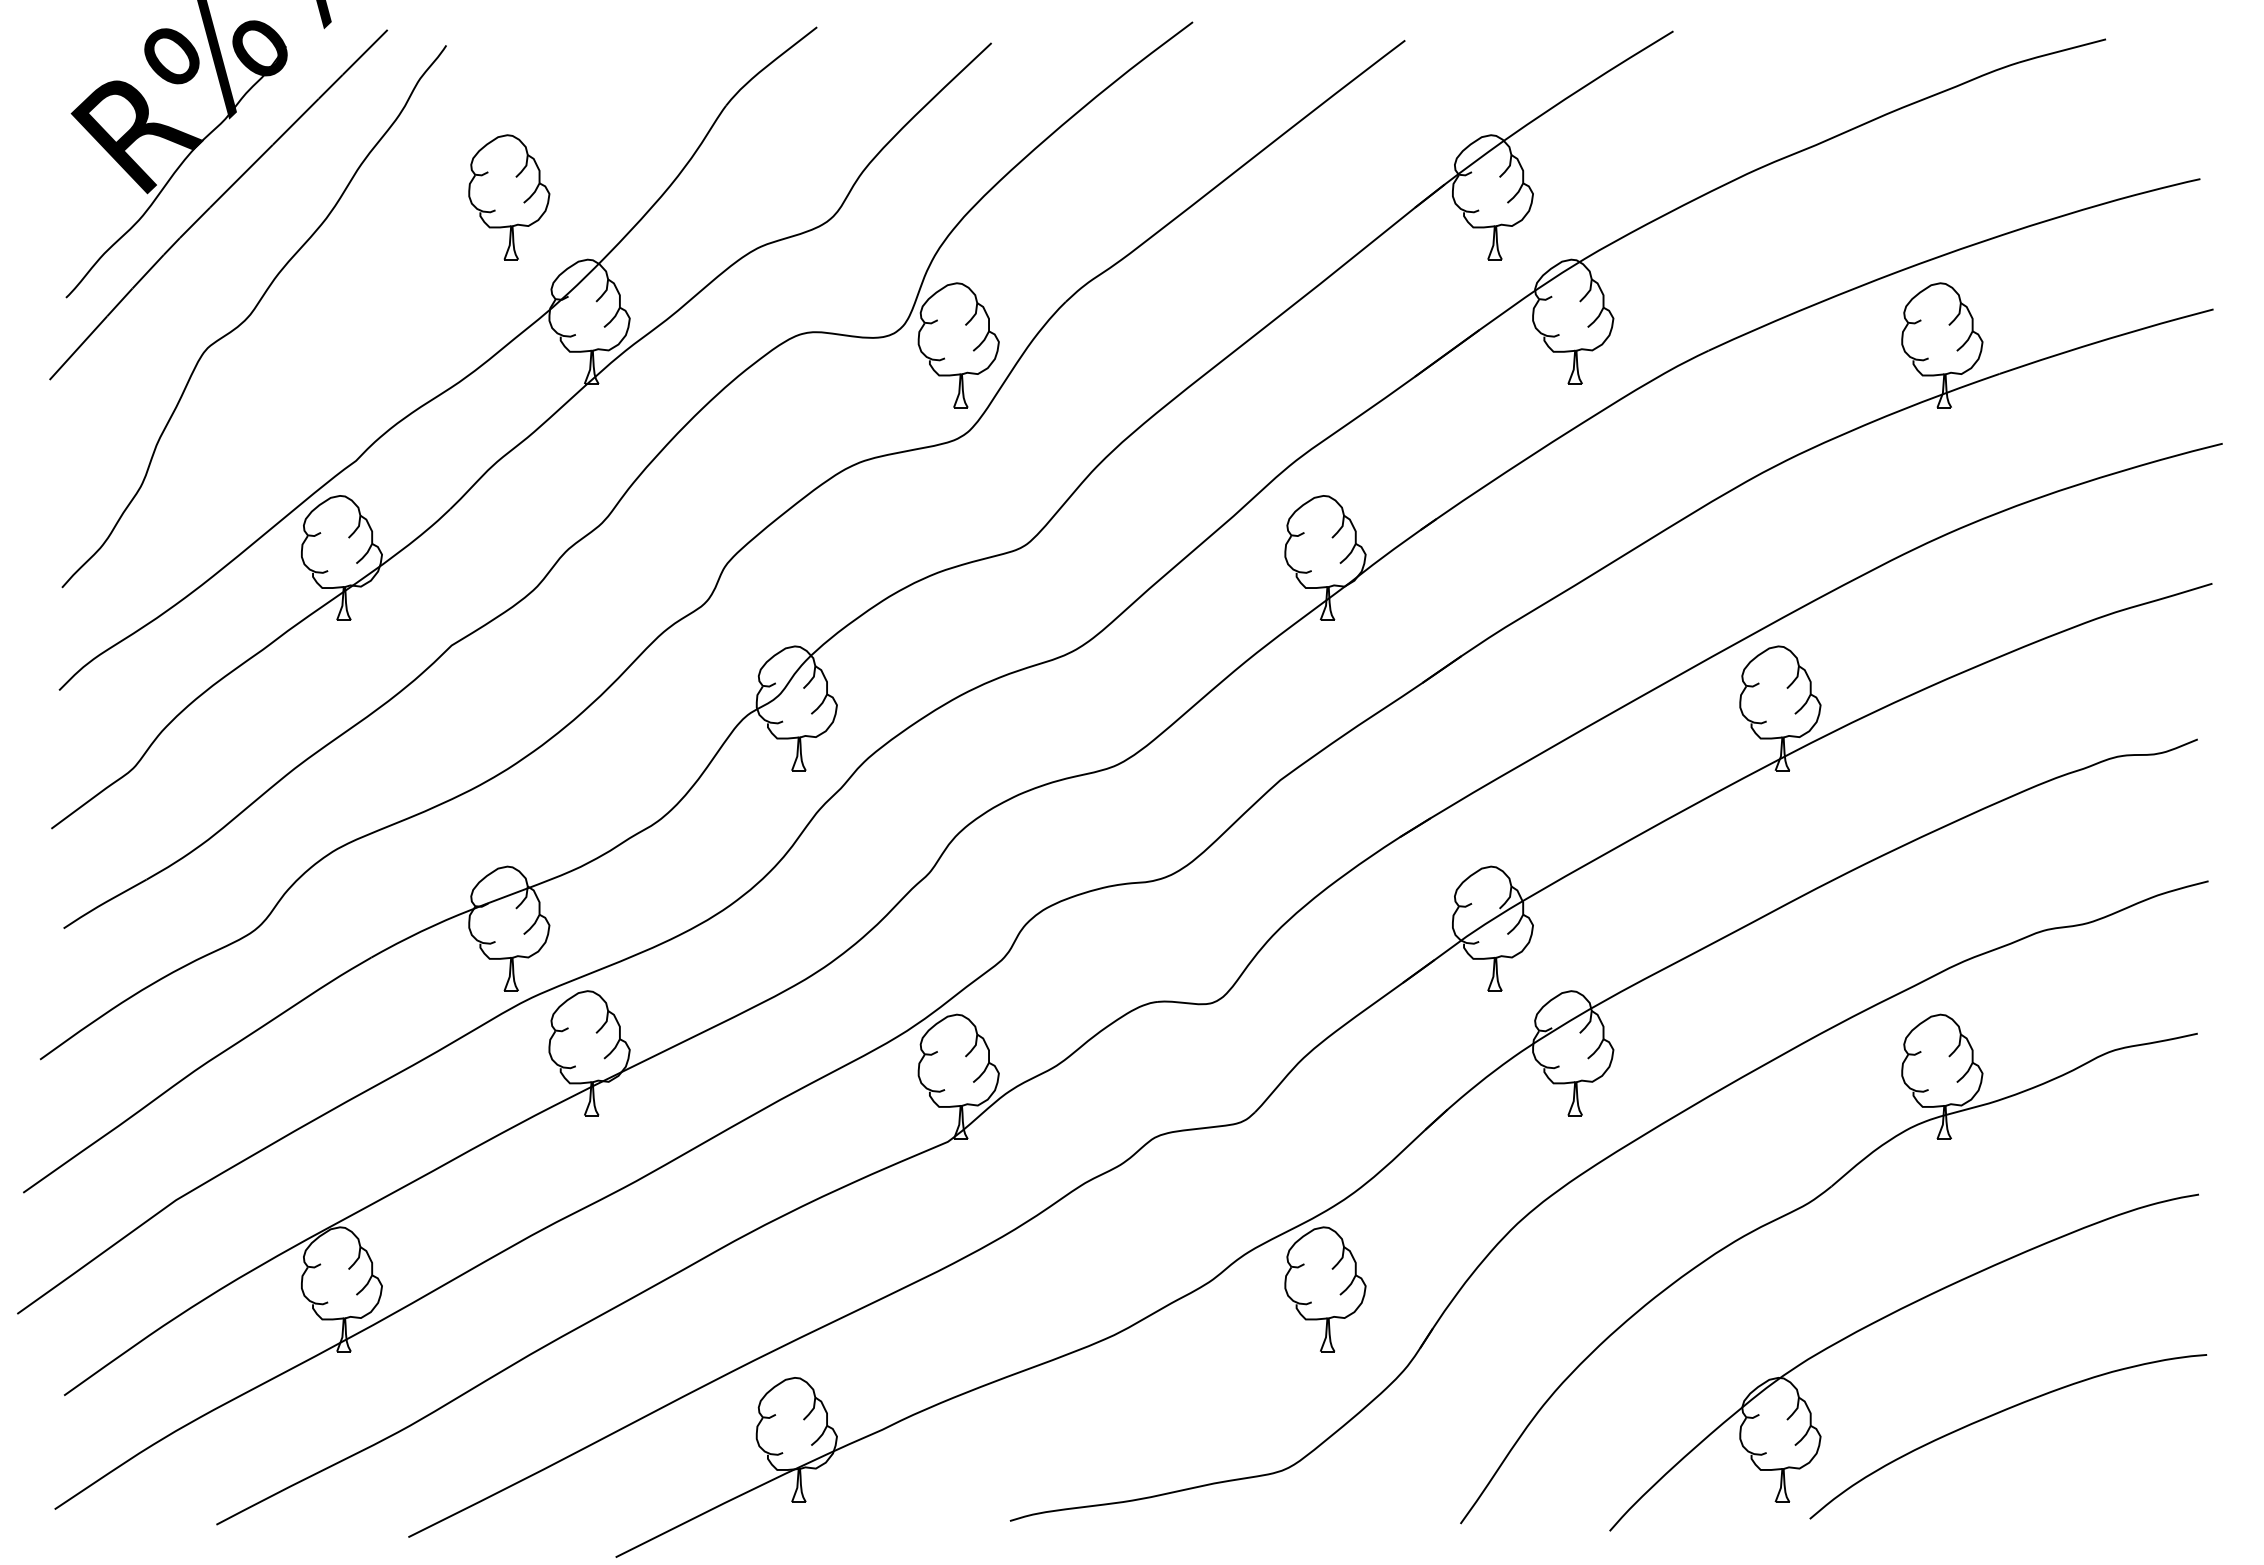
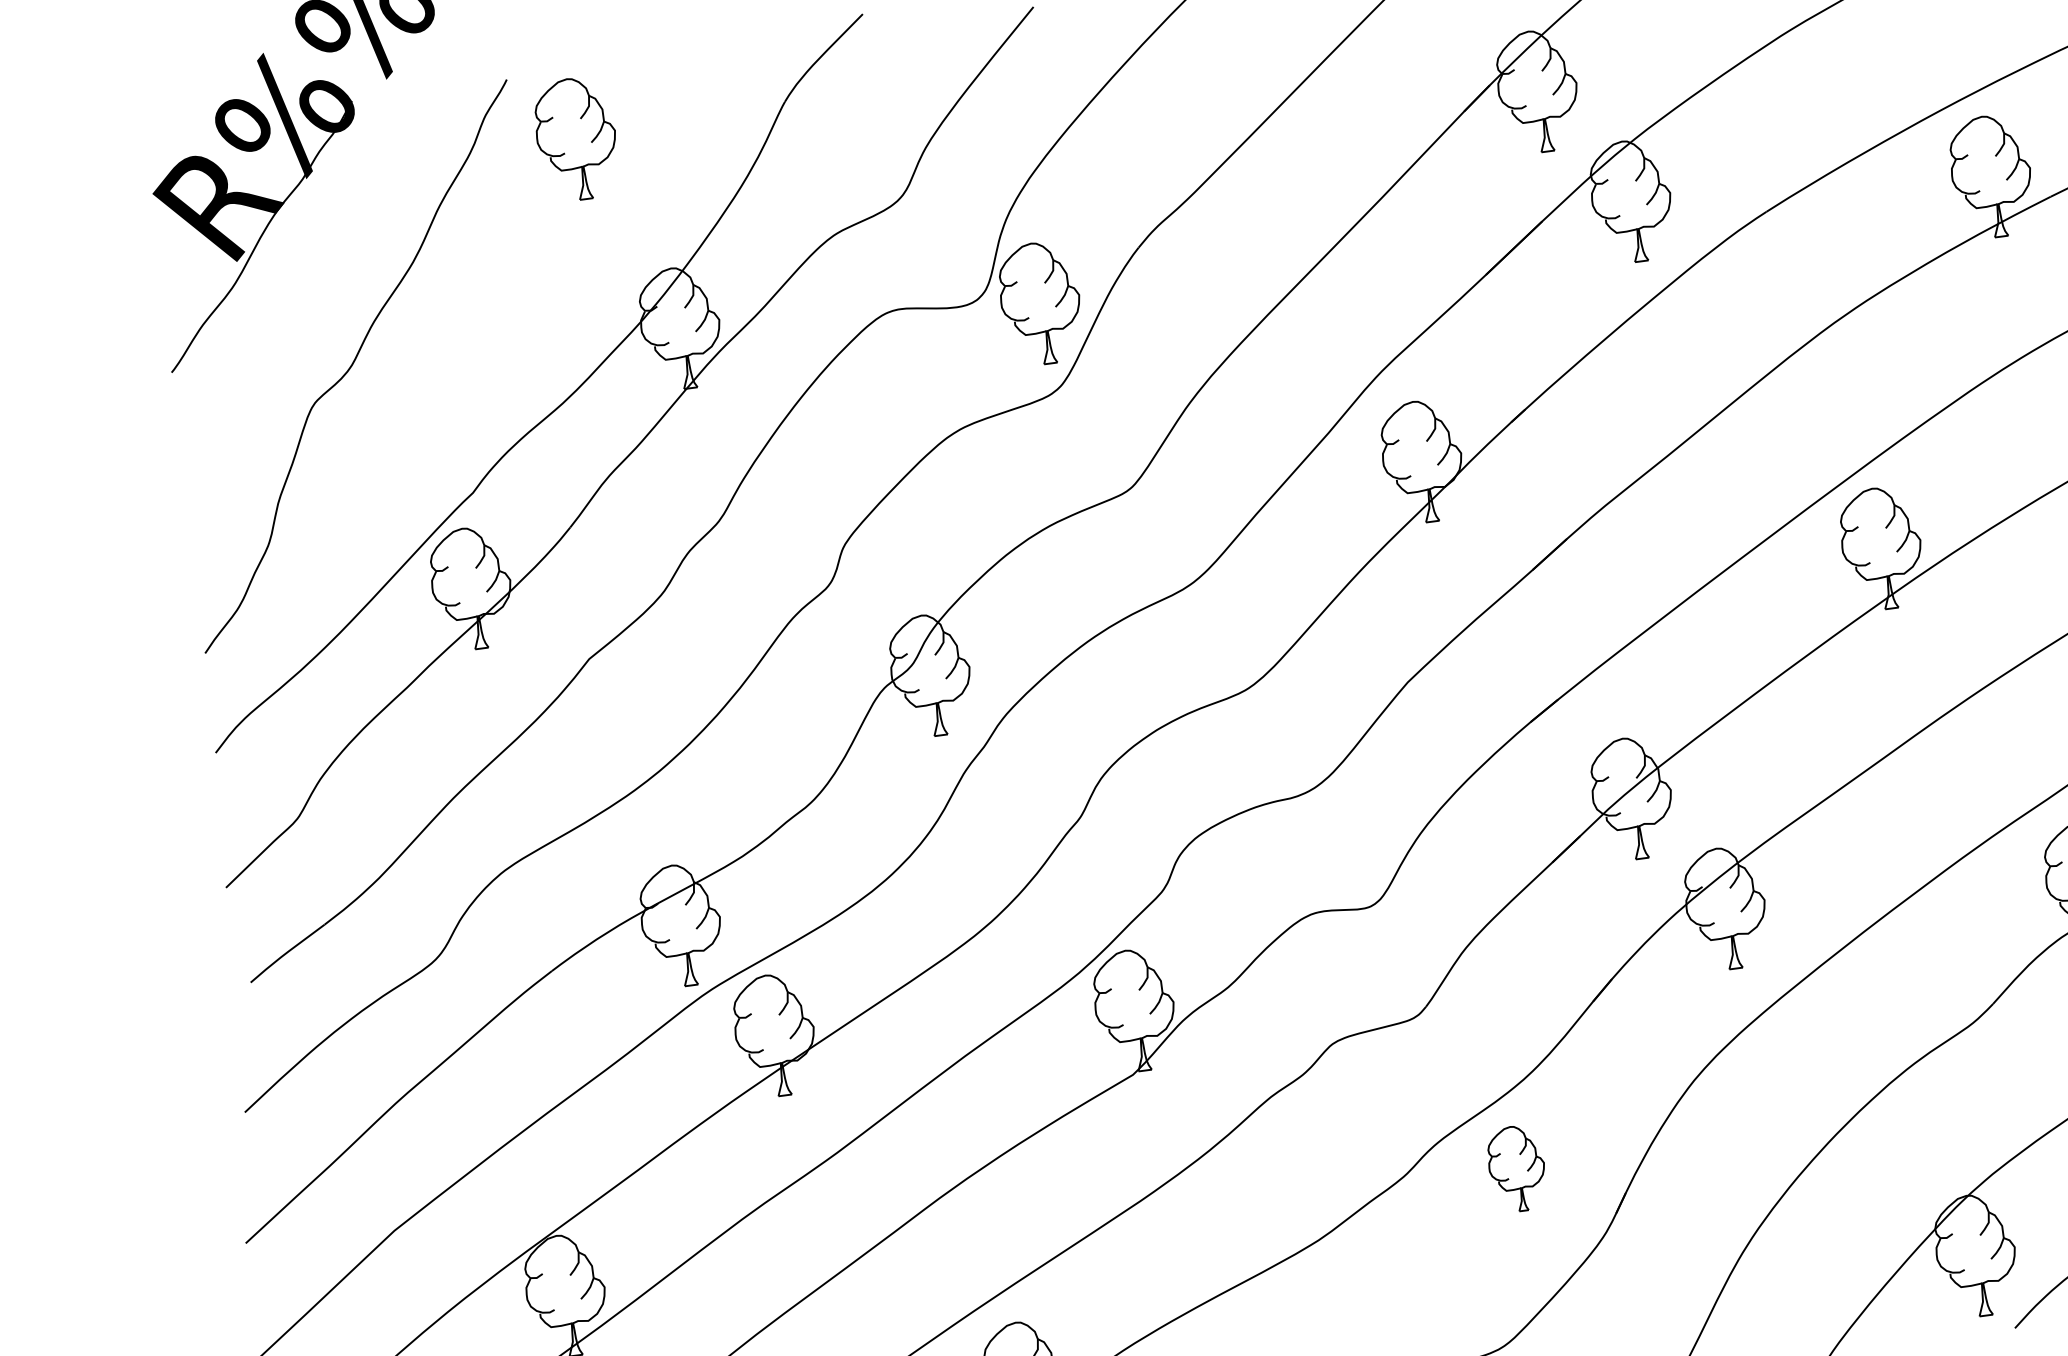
part: (509, 197) -> (576, 139), moved
curve: (216, 202) -> (304, 261), removed
part: (1325, 1289) -> (1517, 1168), size x0.7

